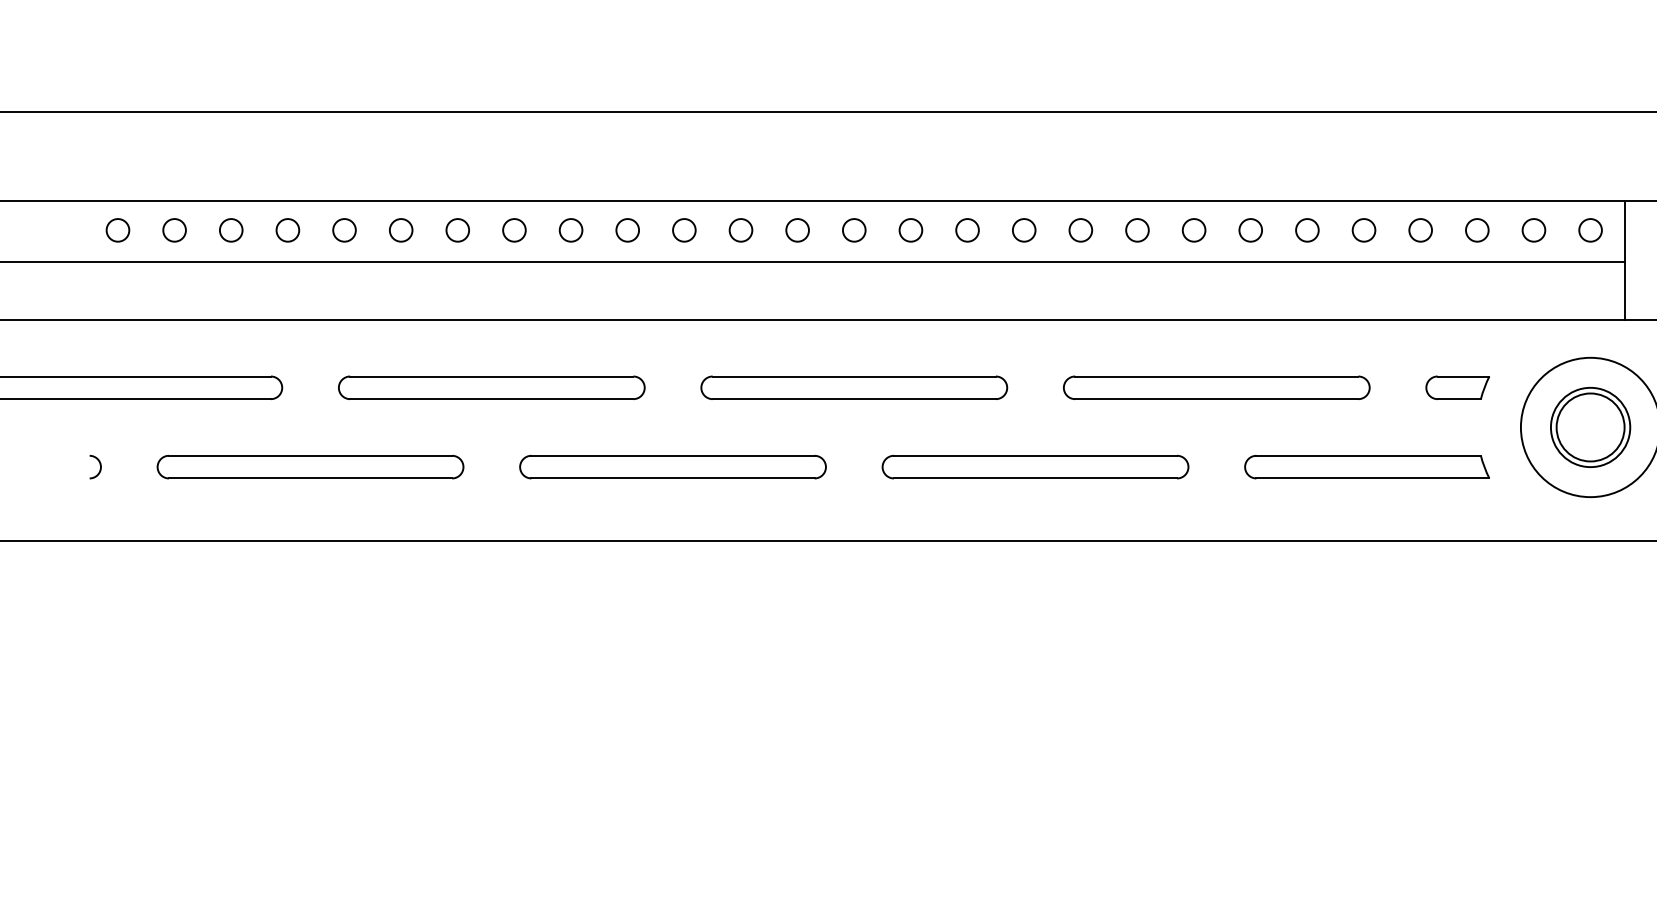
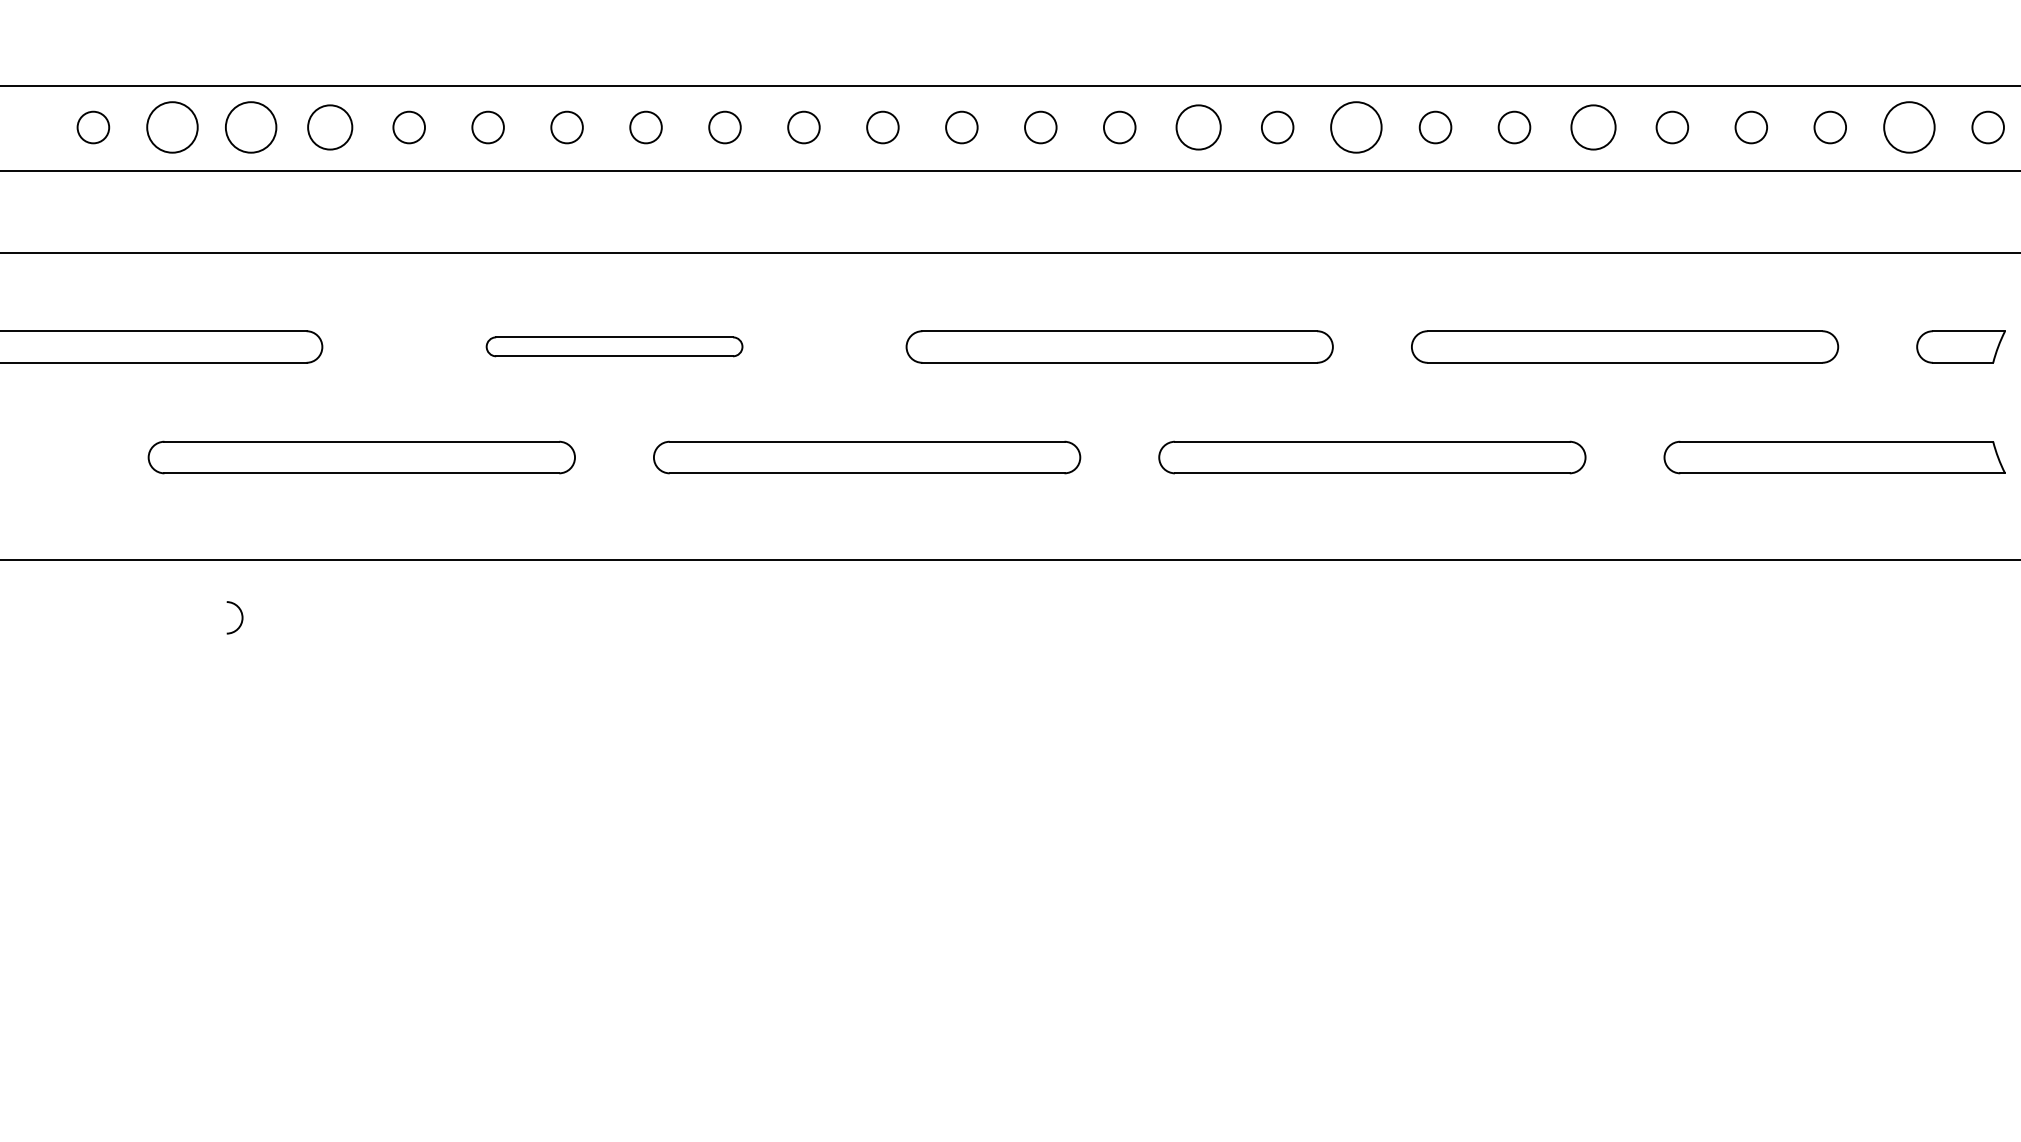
circle: (174, 230) -> (172, 127), size x1.6
circle: (231, 230) -> (251, 127), size x1.6
circle: (287, 230) -> (329, 127), size x1.4
circle: (910, 230) -> (1198, 127), size x1.4
circle: (1024, 230) -> (1357, 127), size x1.6
circle: (1193, 230) -> (1592, 127), size x1.4
circle: (1420, 230) -> (1908, 127), size x1.6
part: (491, 387) -> (614, 346), size x0.6
arc: (99, 465) -> (240, 615), moved

